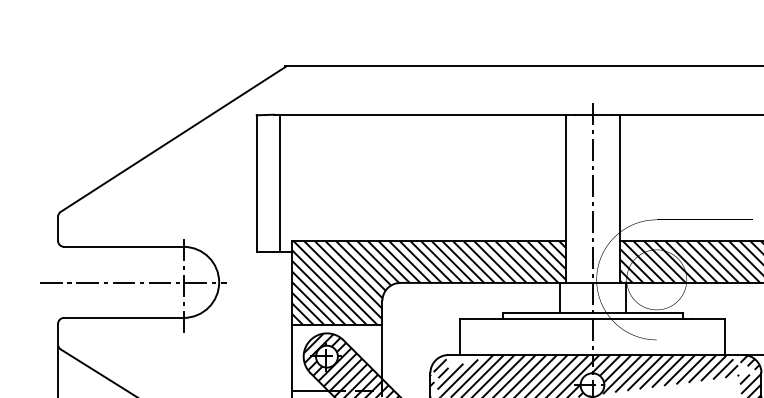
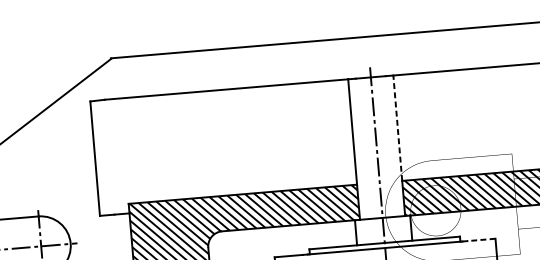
line: (619, 177) -> (397, 127), solid -> dashed
line: (280, 183) -> (114, 156), removed
line: (708, 319) -> (481, 240), solid -> dashed

